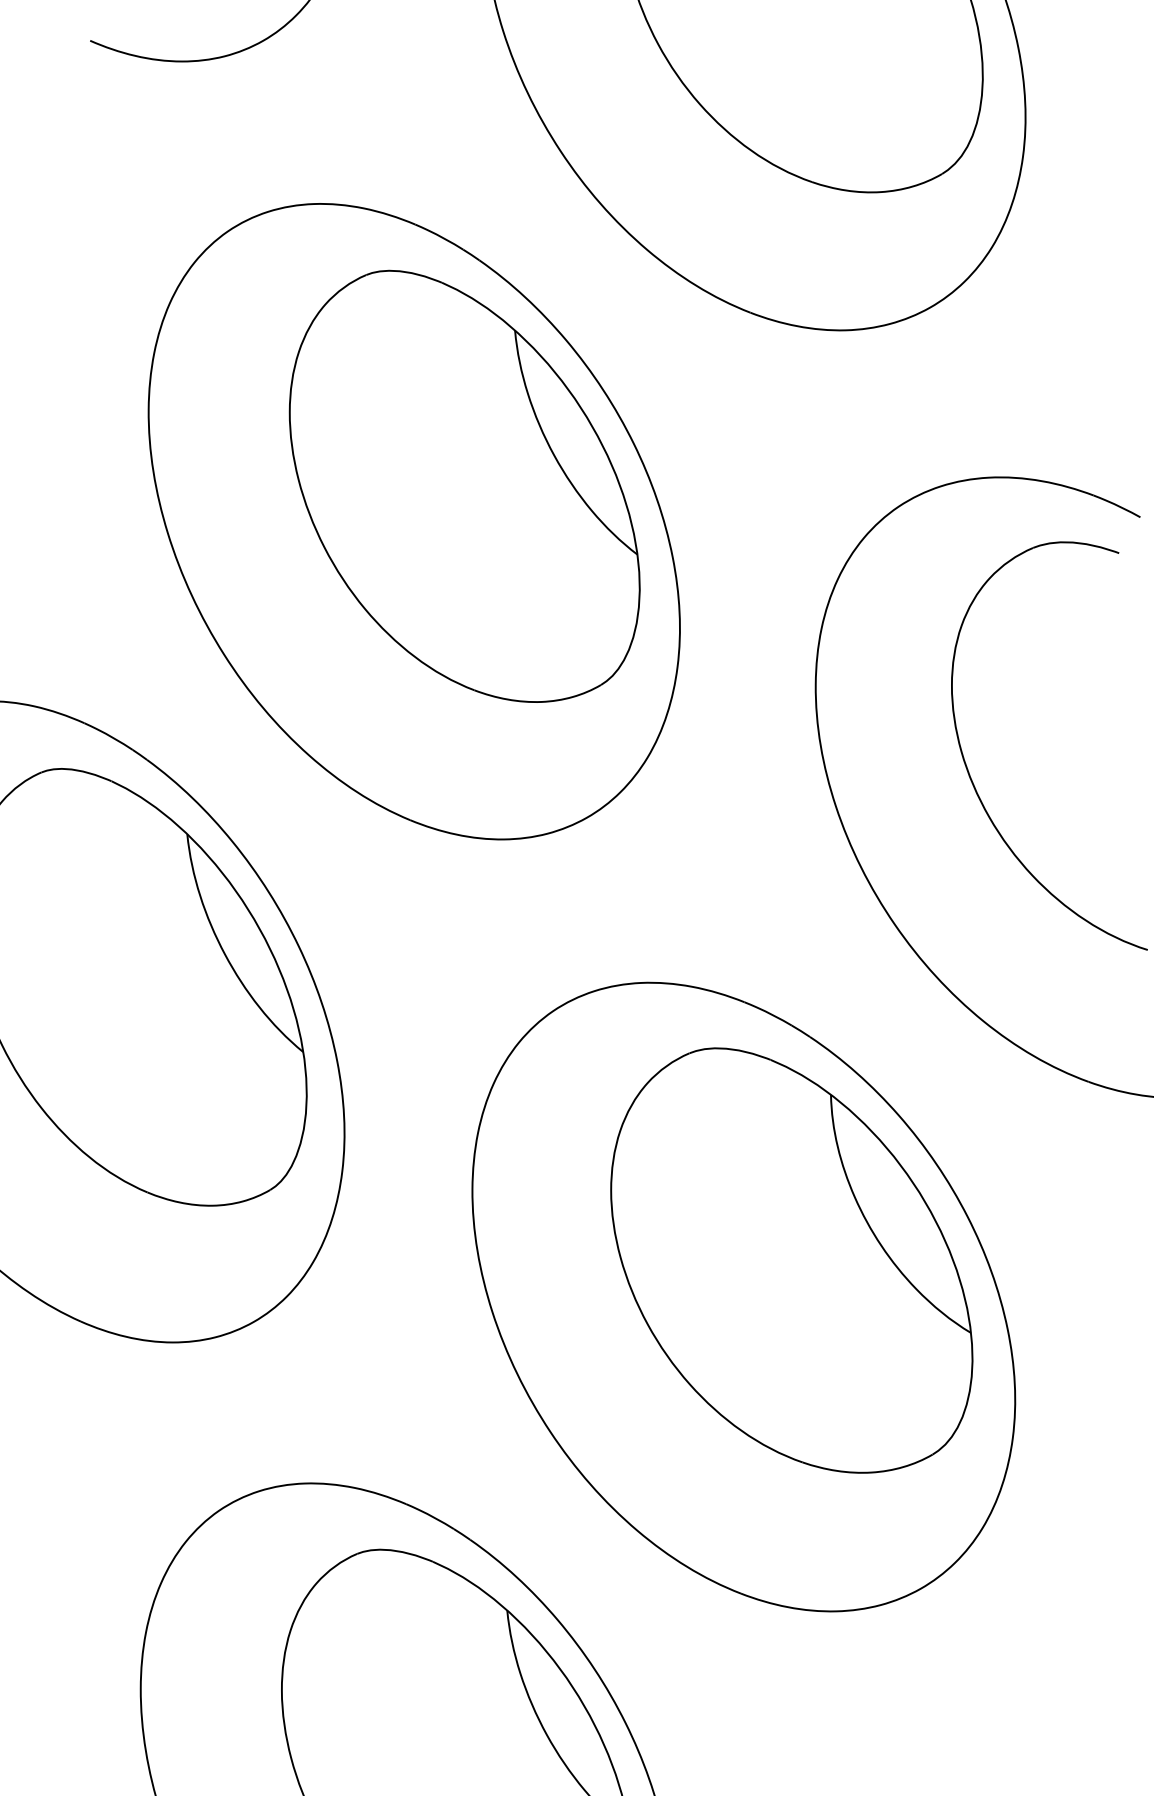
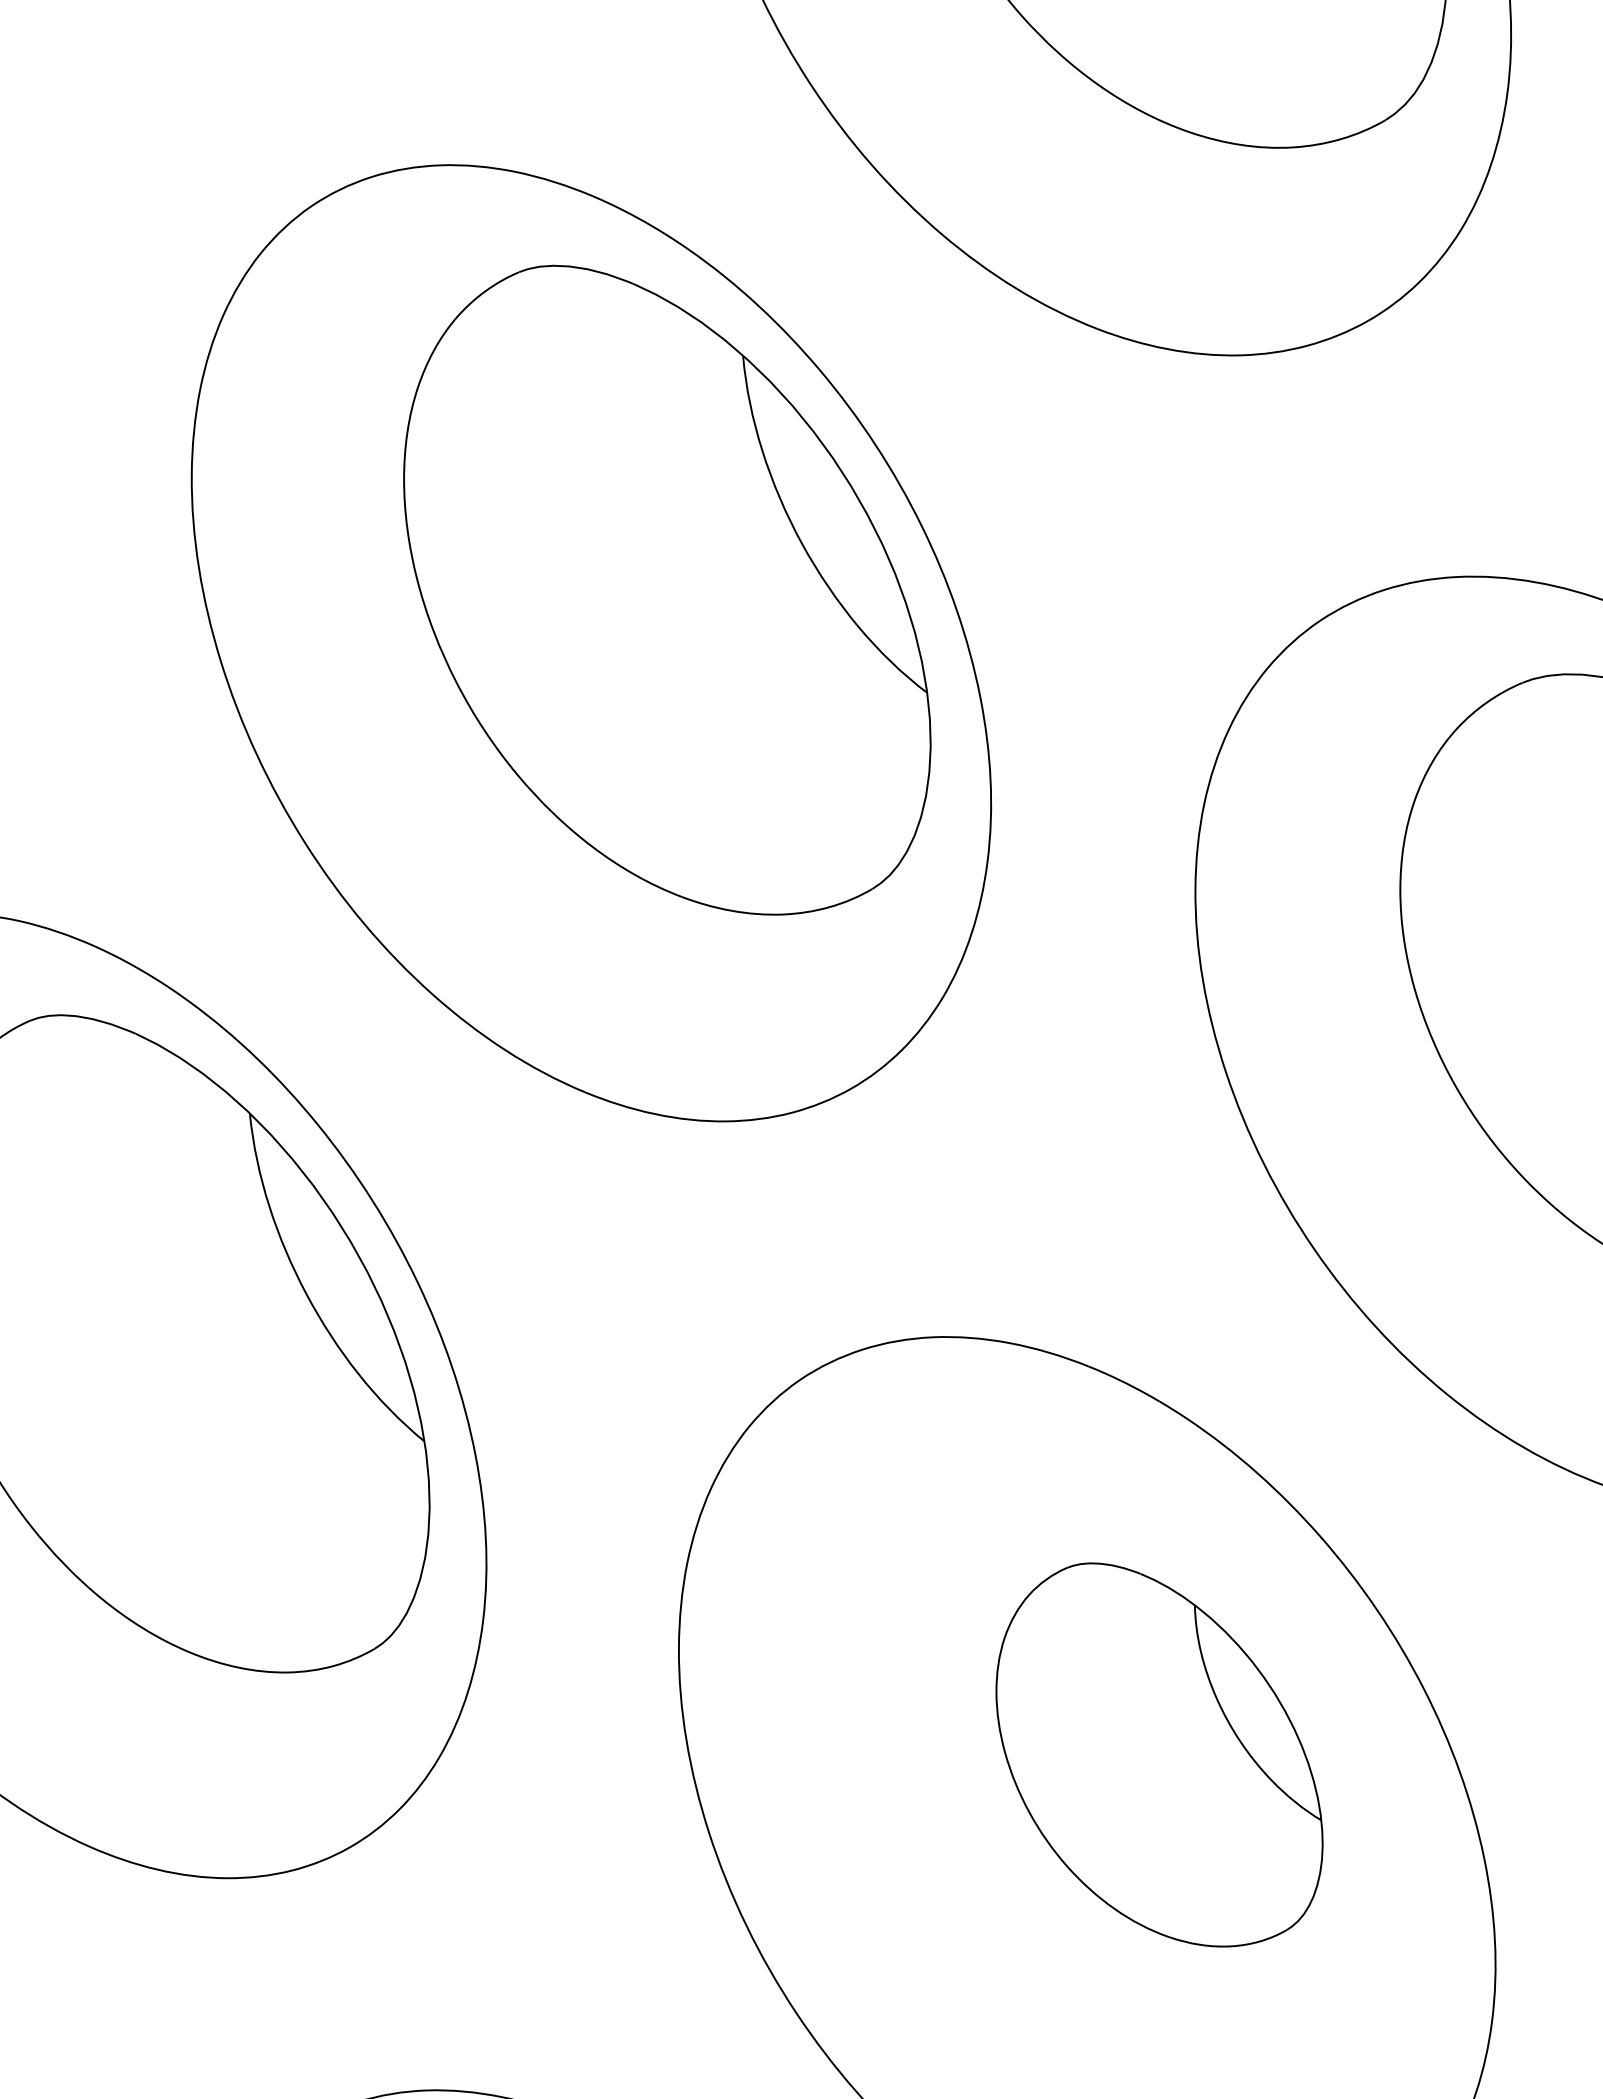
part: (791, 1260) -> (1158, 1754), size x0.6

